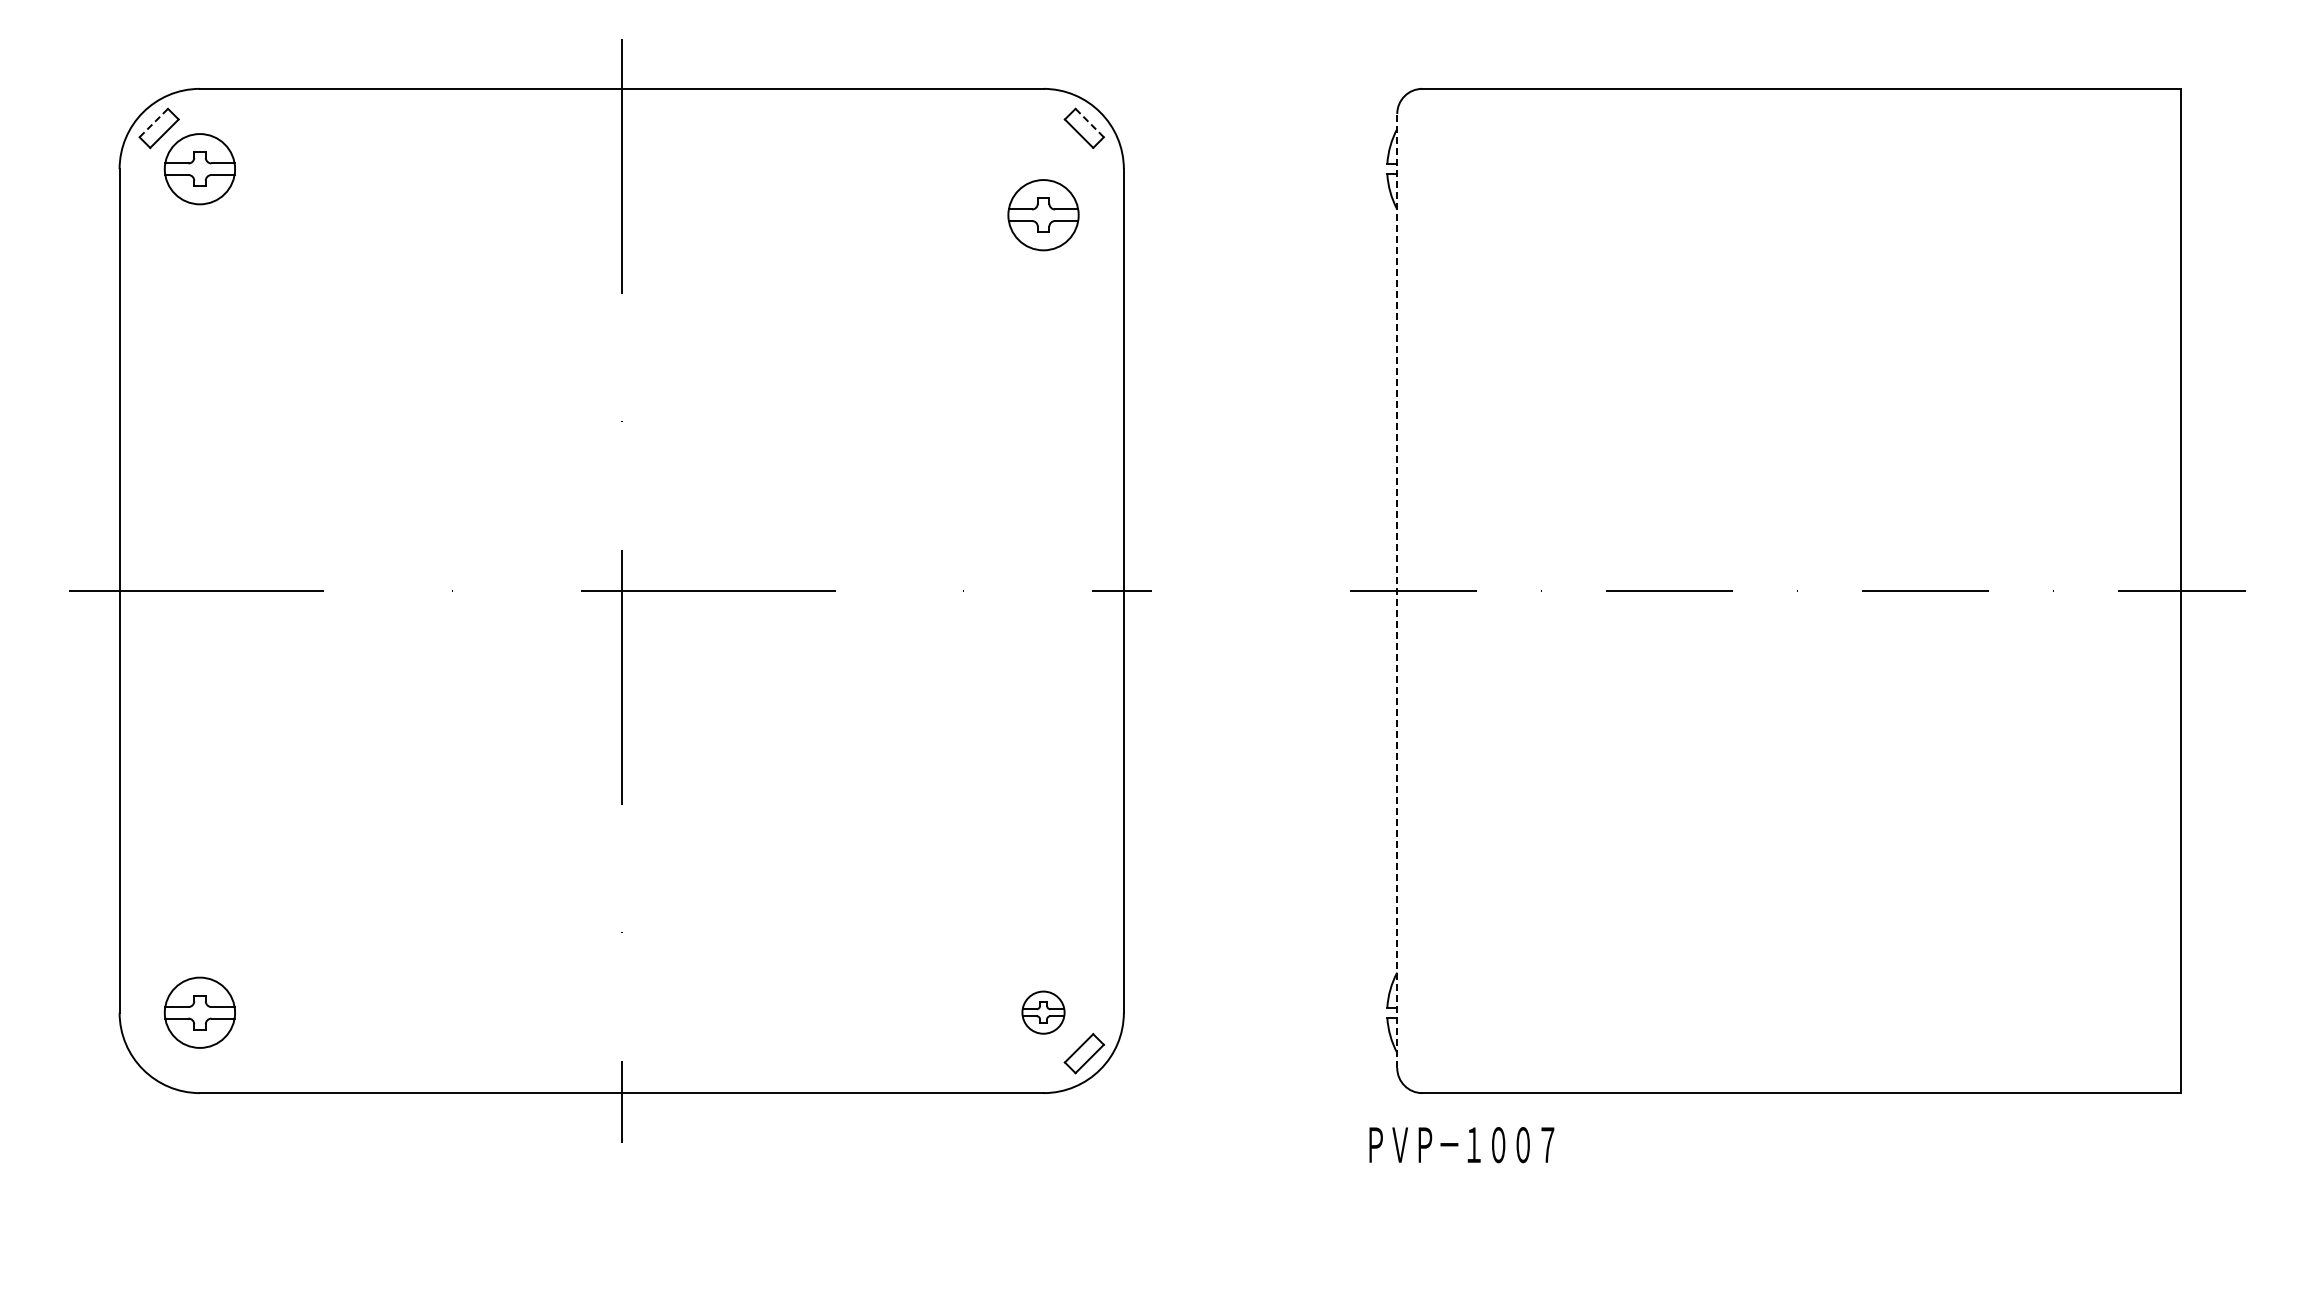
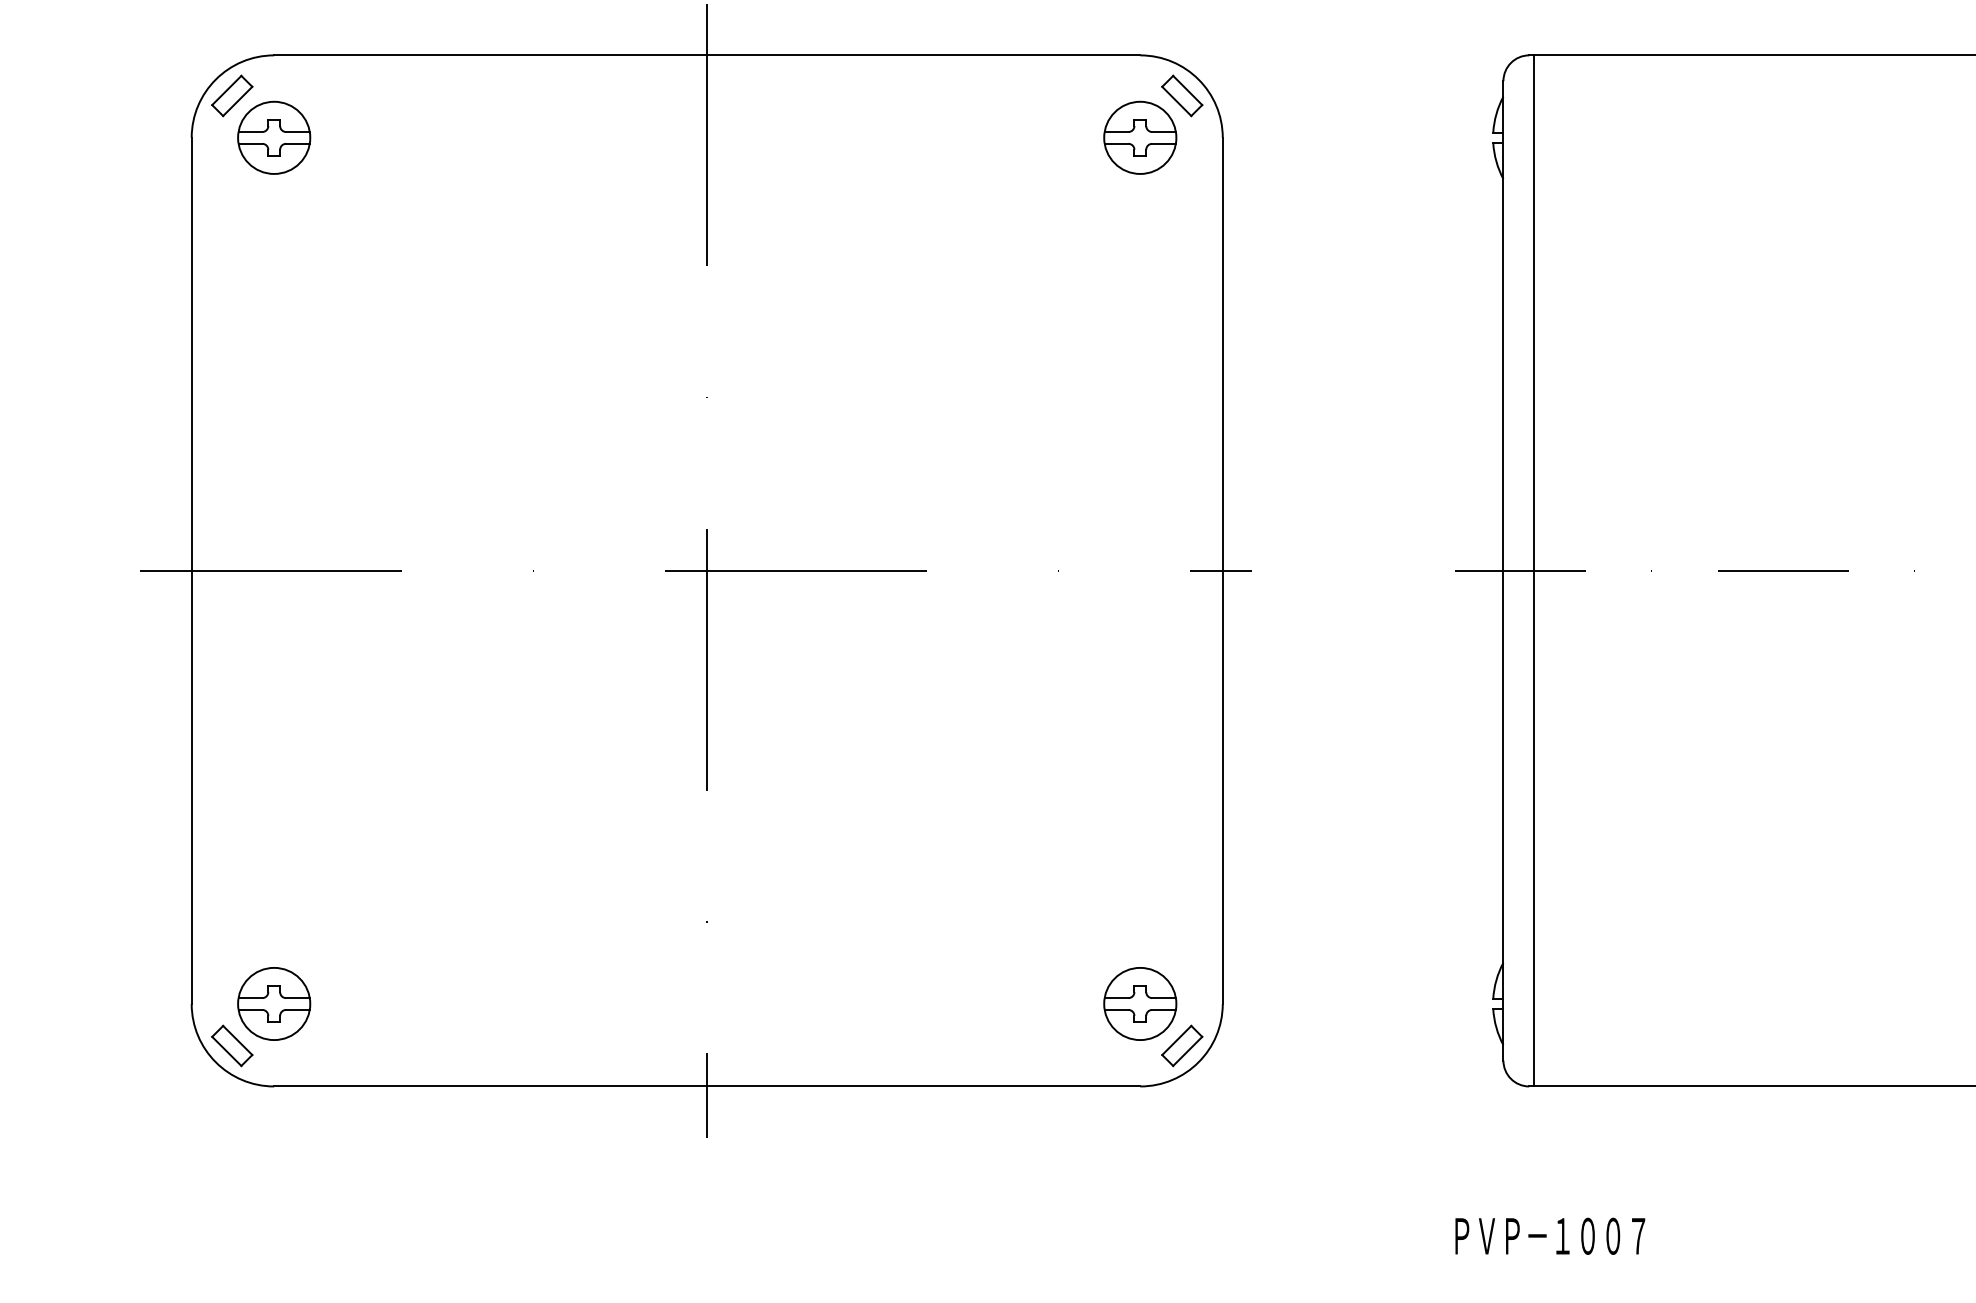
line: (154, 122) -> (227, 89), dashed -> solid
line: (1089, 122) -> (1187, 89), dashed -> solid
part: (1043, 215) -> (1140, 138), moved
line: (1397, 590) -> (1503, 570), dashed -> solid
line: (1427, 590) -> (1534, 570), added
part: (1043, 1012) -> (1140, 1003), size x1.67
part: (158, 1053) -> (231, 1045), added
text: (1461, 1145) -> (1549, 1236), moved

